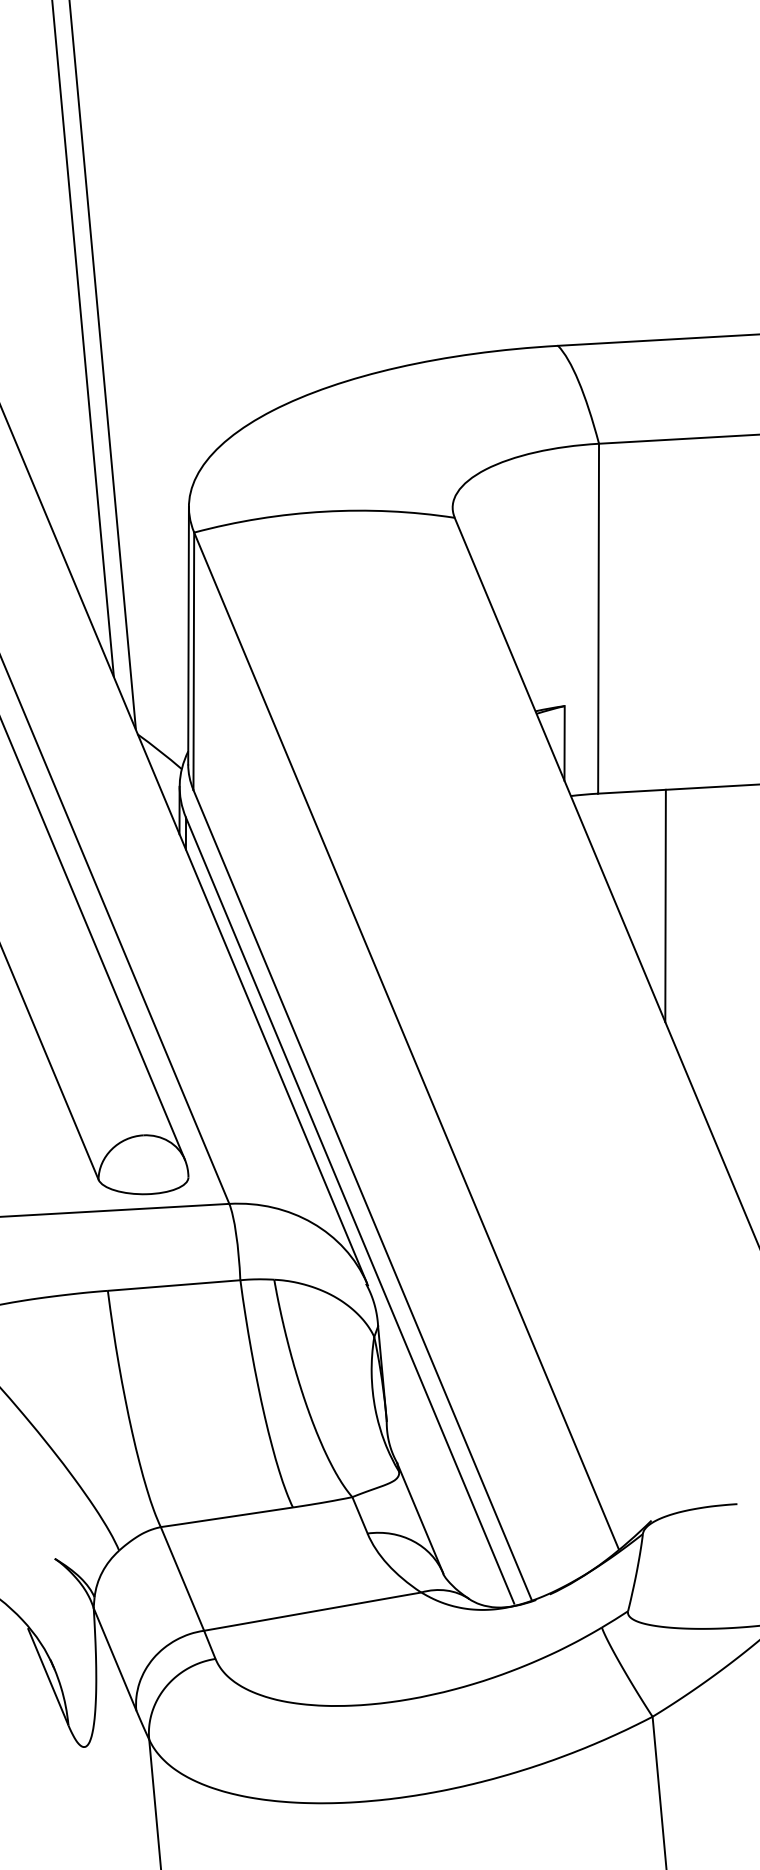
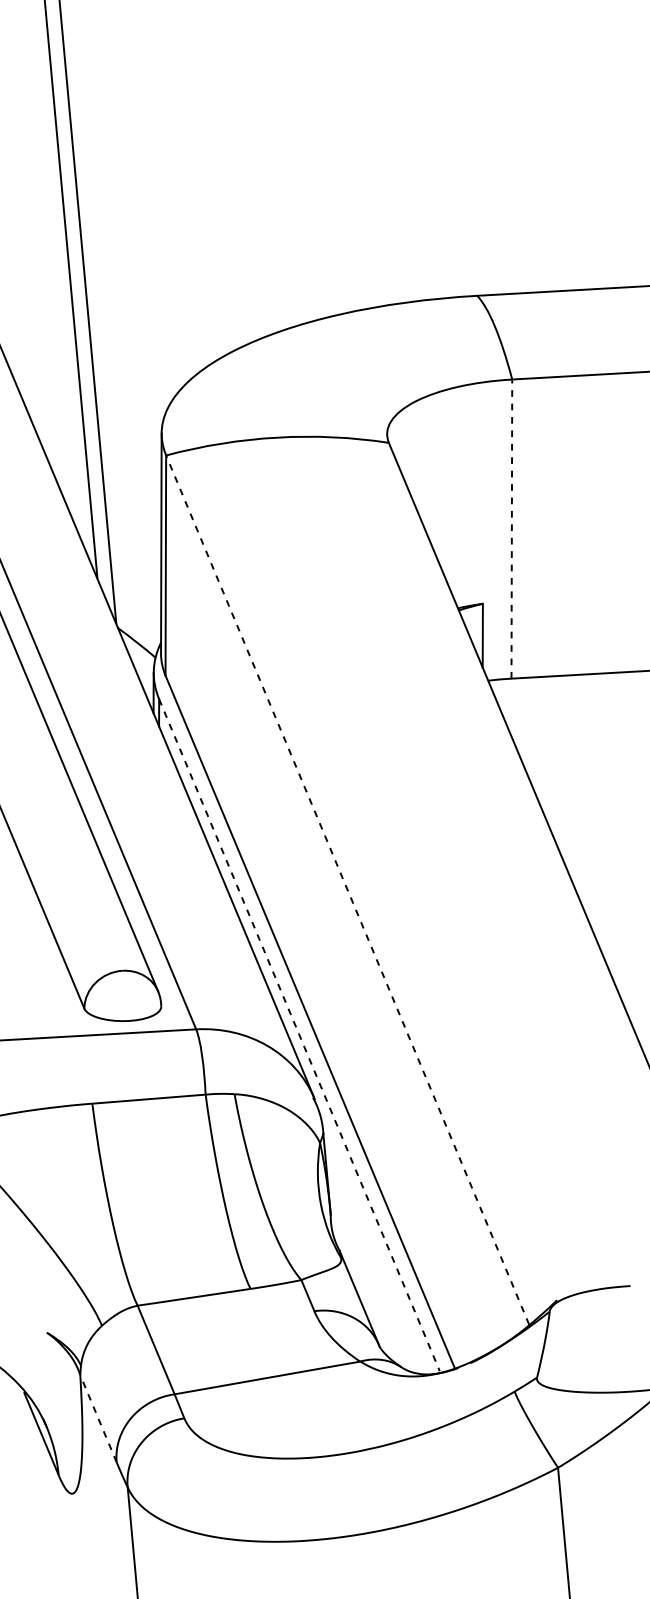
line: (598, 618) -> (511, 528), solid -> dashed
line: (665, 905) -> (569, 774), removed
line: (406, 1040) -> (347, 889), solid -> dashed
line: (350, 1210) -> (299, 1035), solid -> dashed
line: (114, 1658) -> (98, 1418), solid -> dashed

